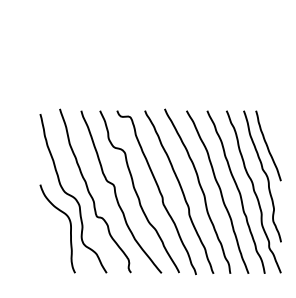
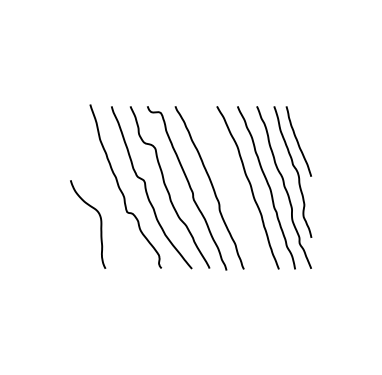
curve: (201, 190) -> (231, 186), removed
curve: (71, 194) -> (101, 190), removed

